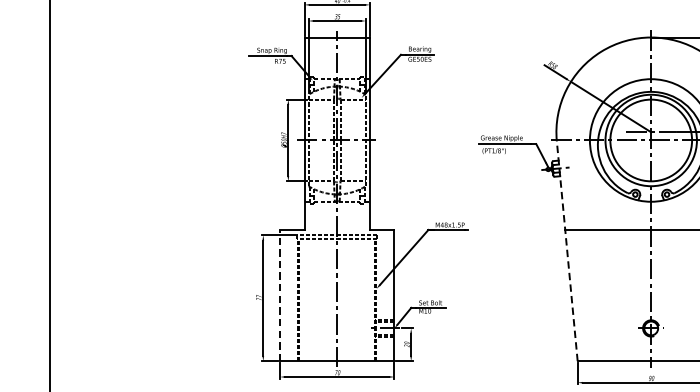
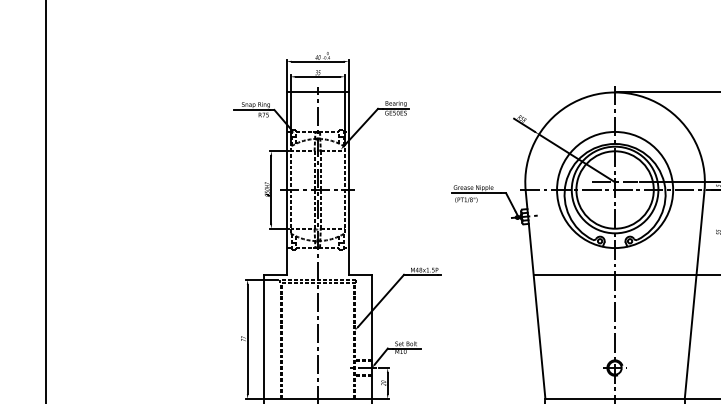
line: (567, 250) -> (535, 294), dashed -> solid
line: (280, 296) -> (263, 337), dashed -> solid

